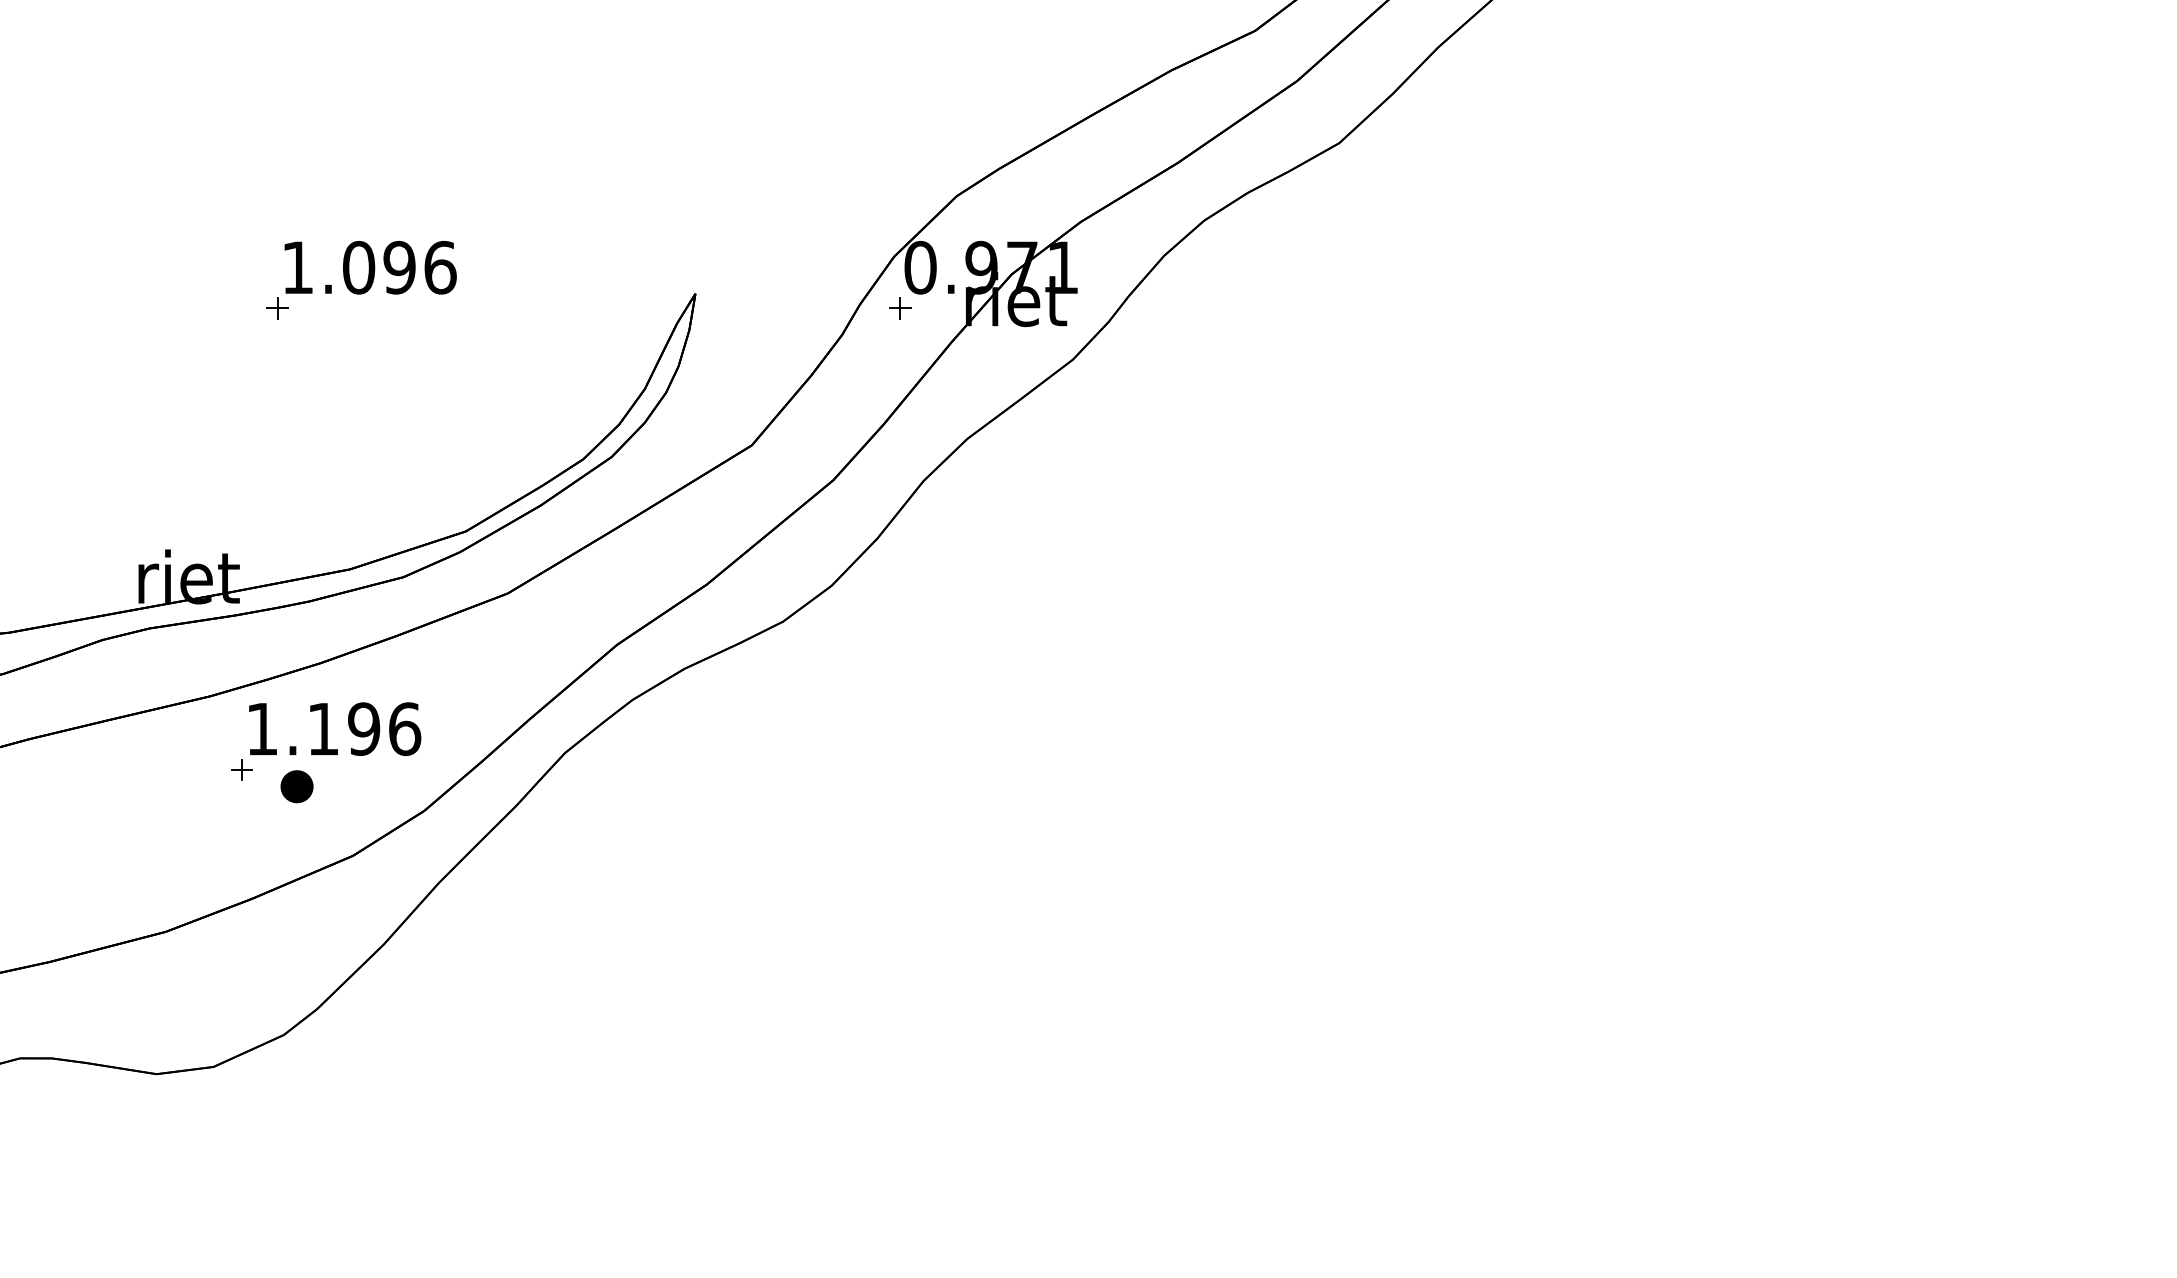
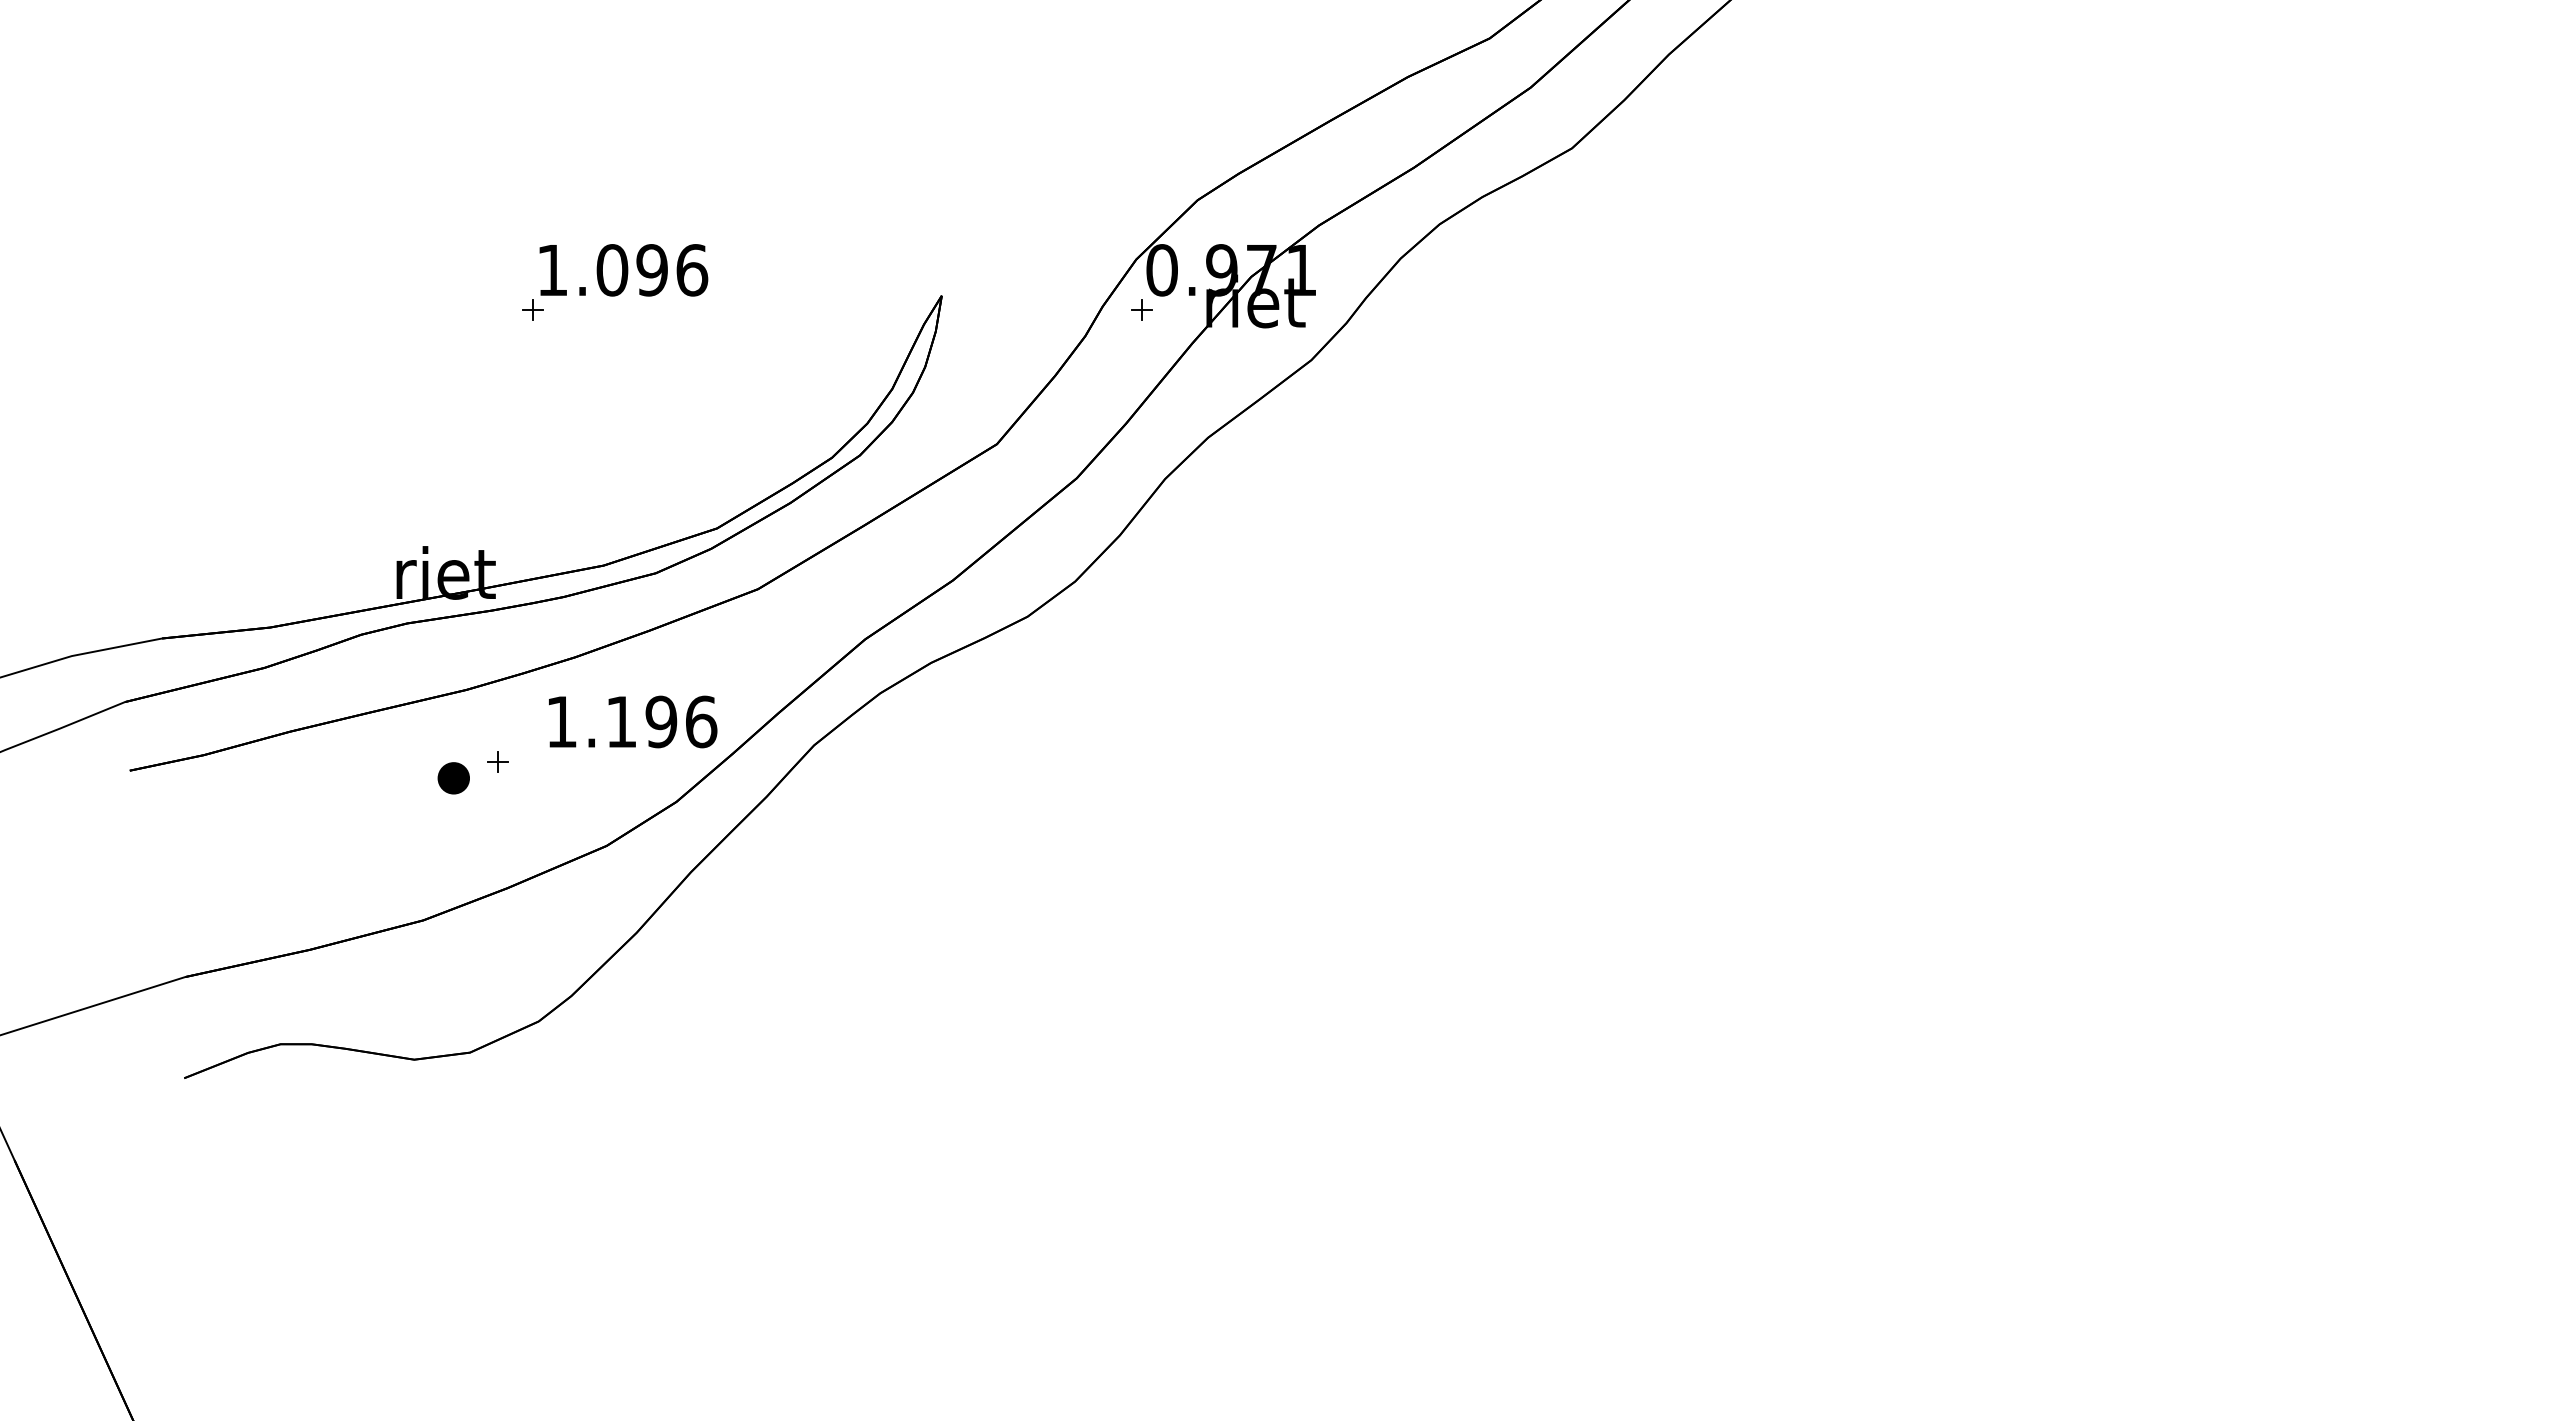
text: (335, 728) -> (633, 721), moved
part: (296, 786) -> (453, 778), moved

